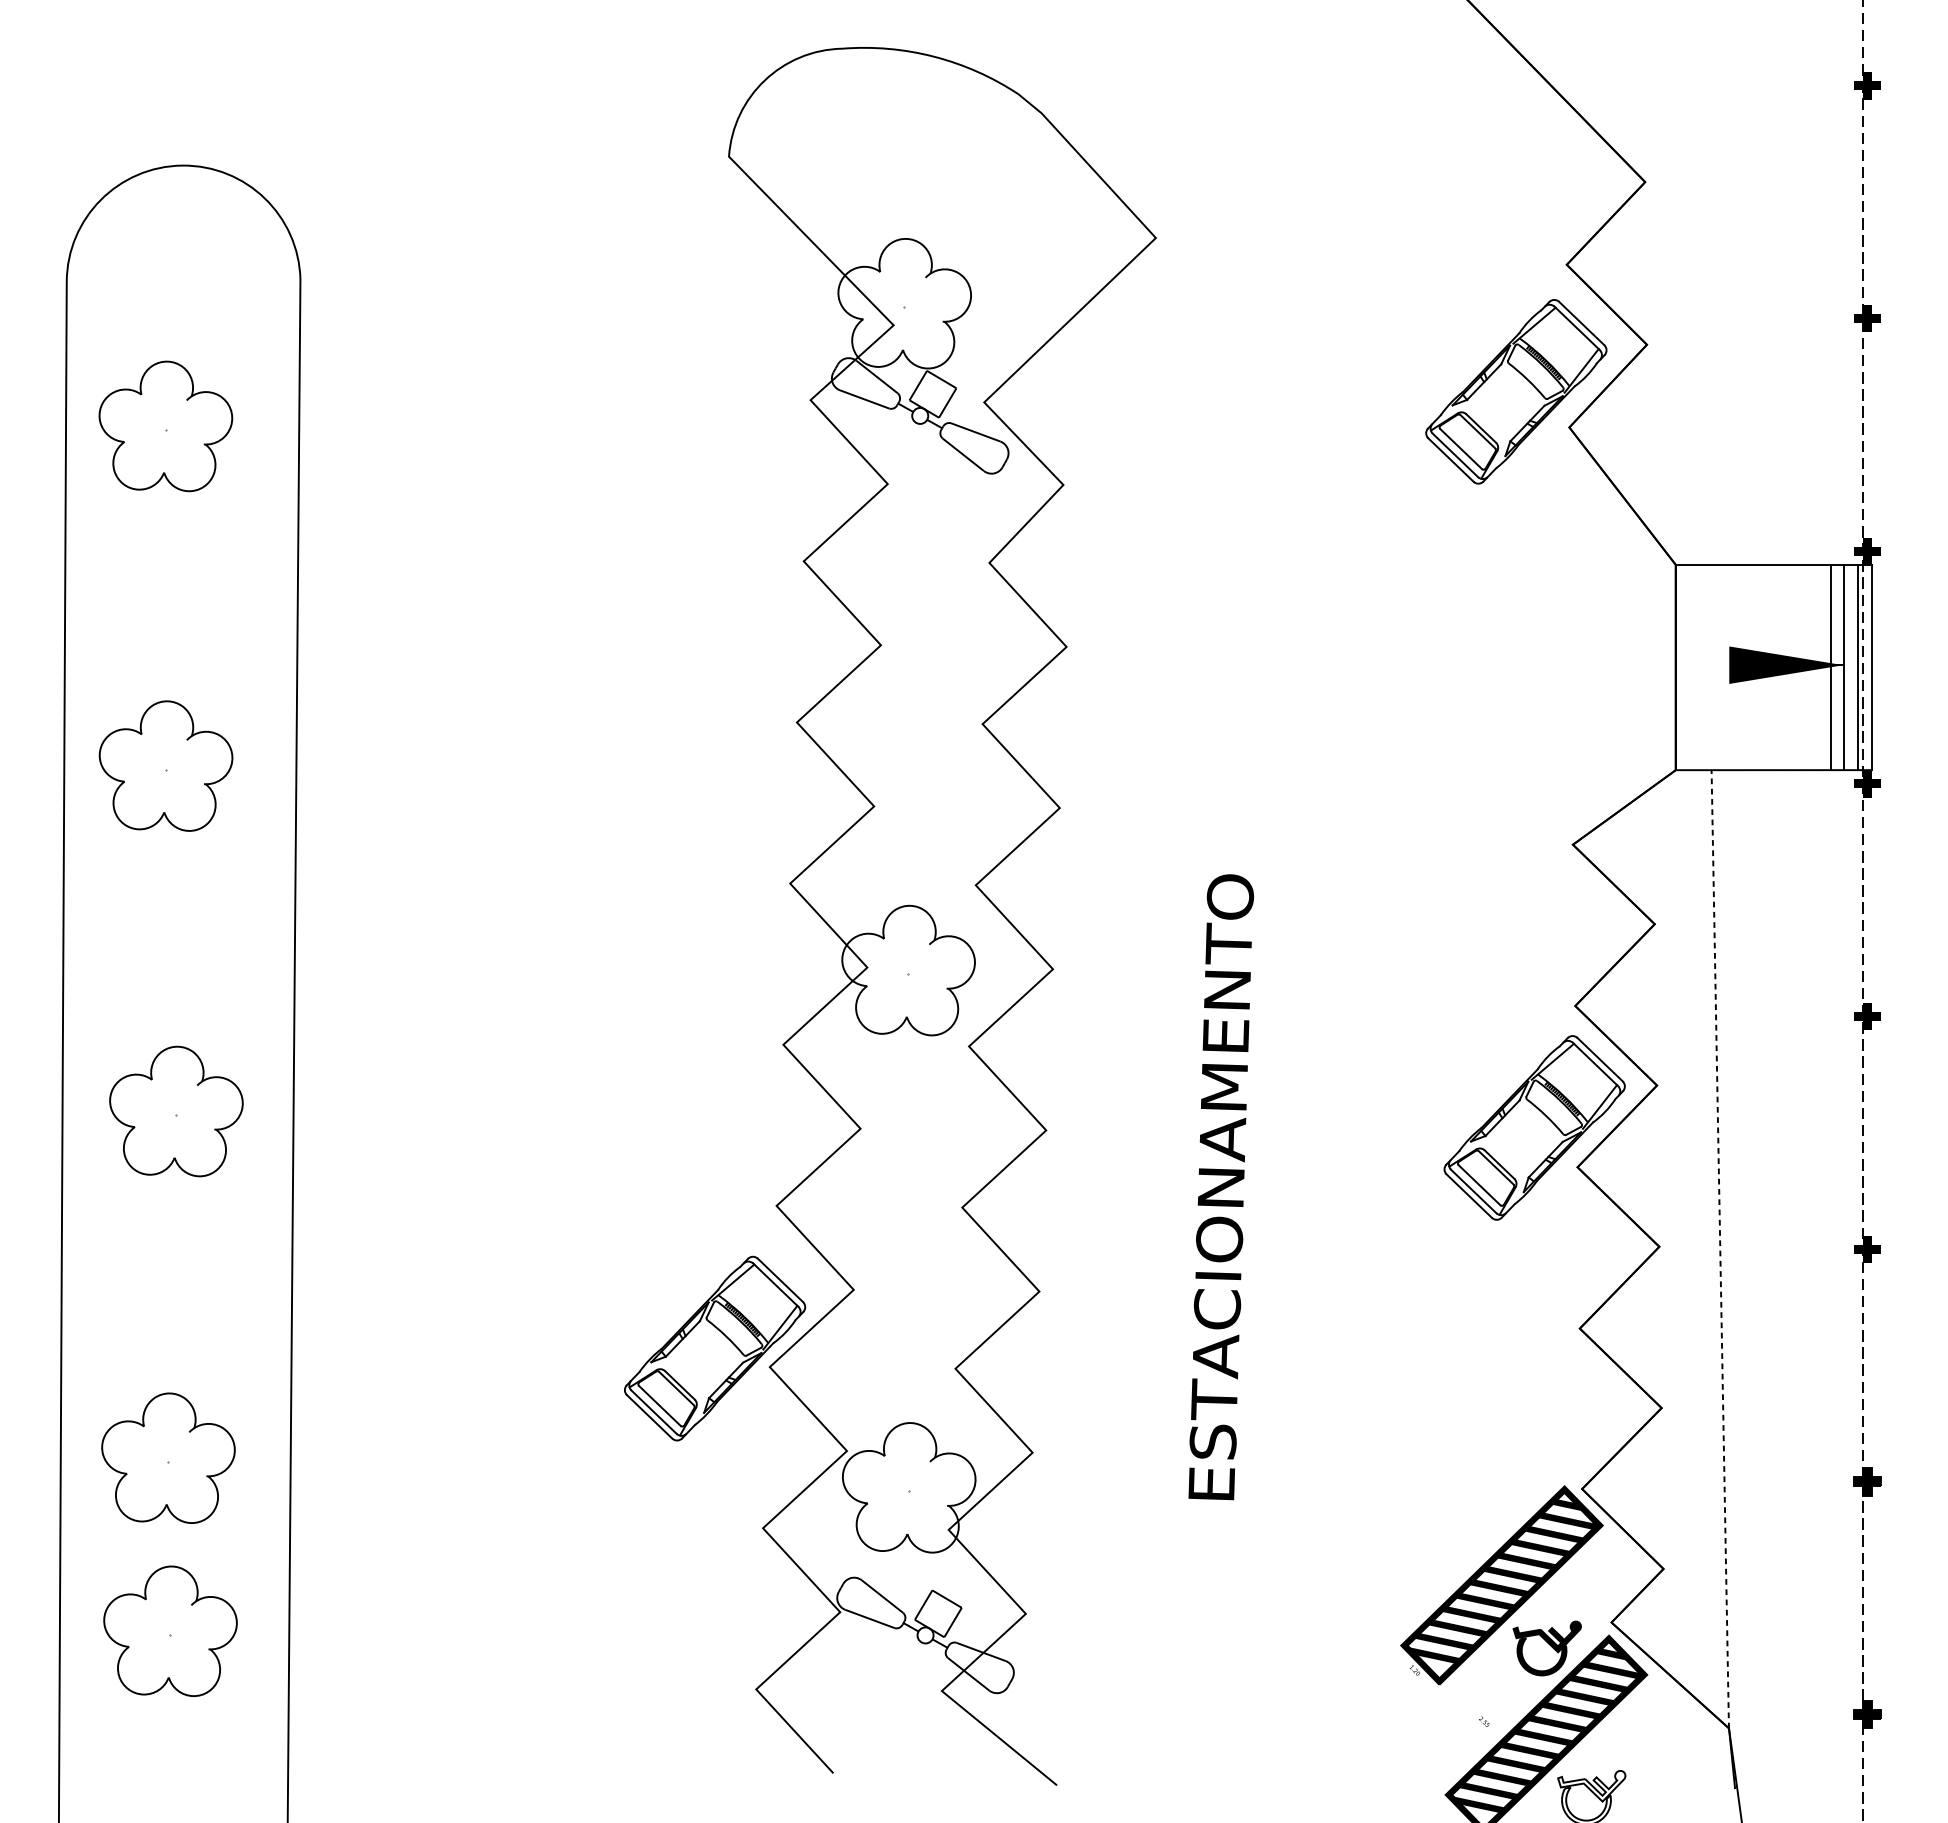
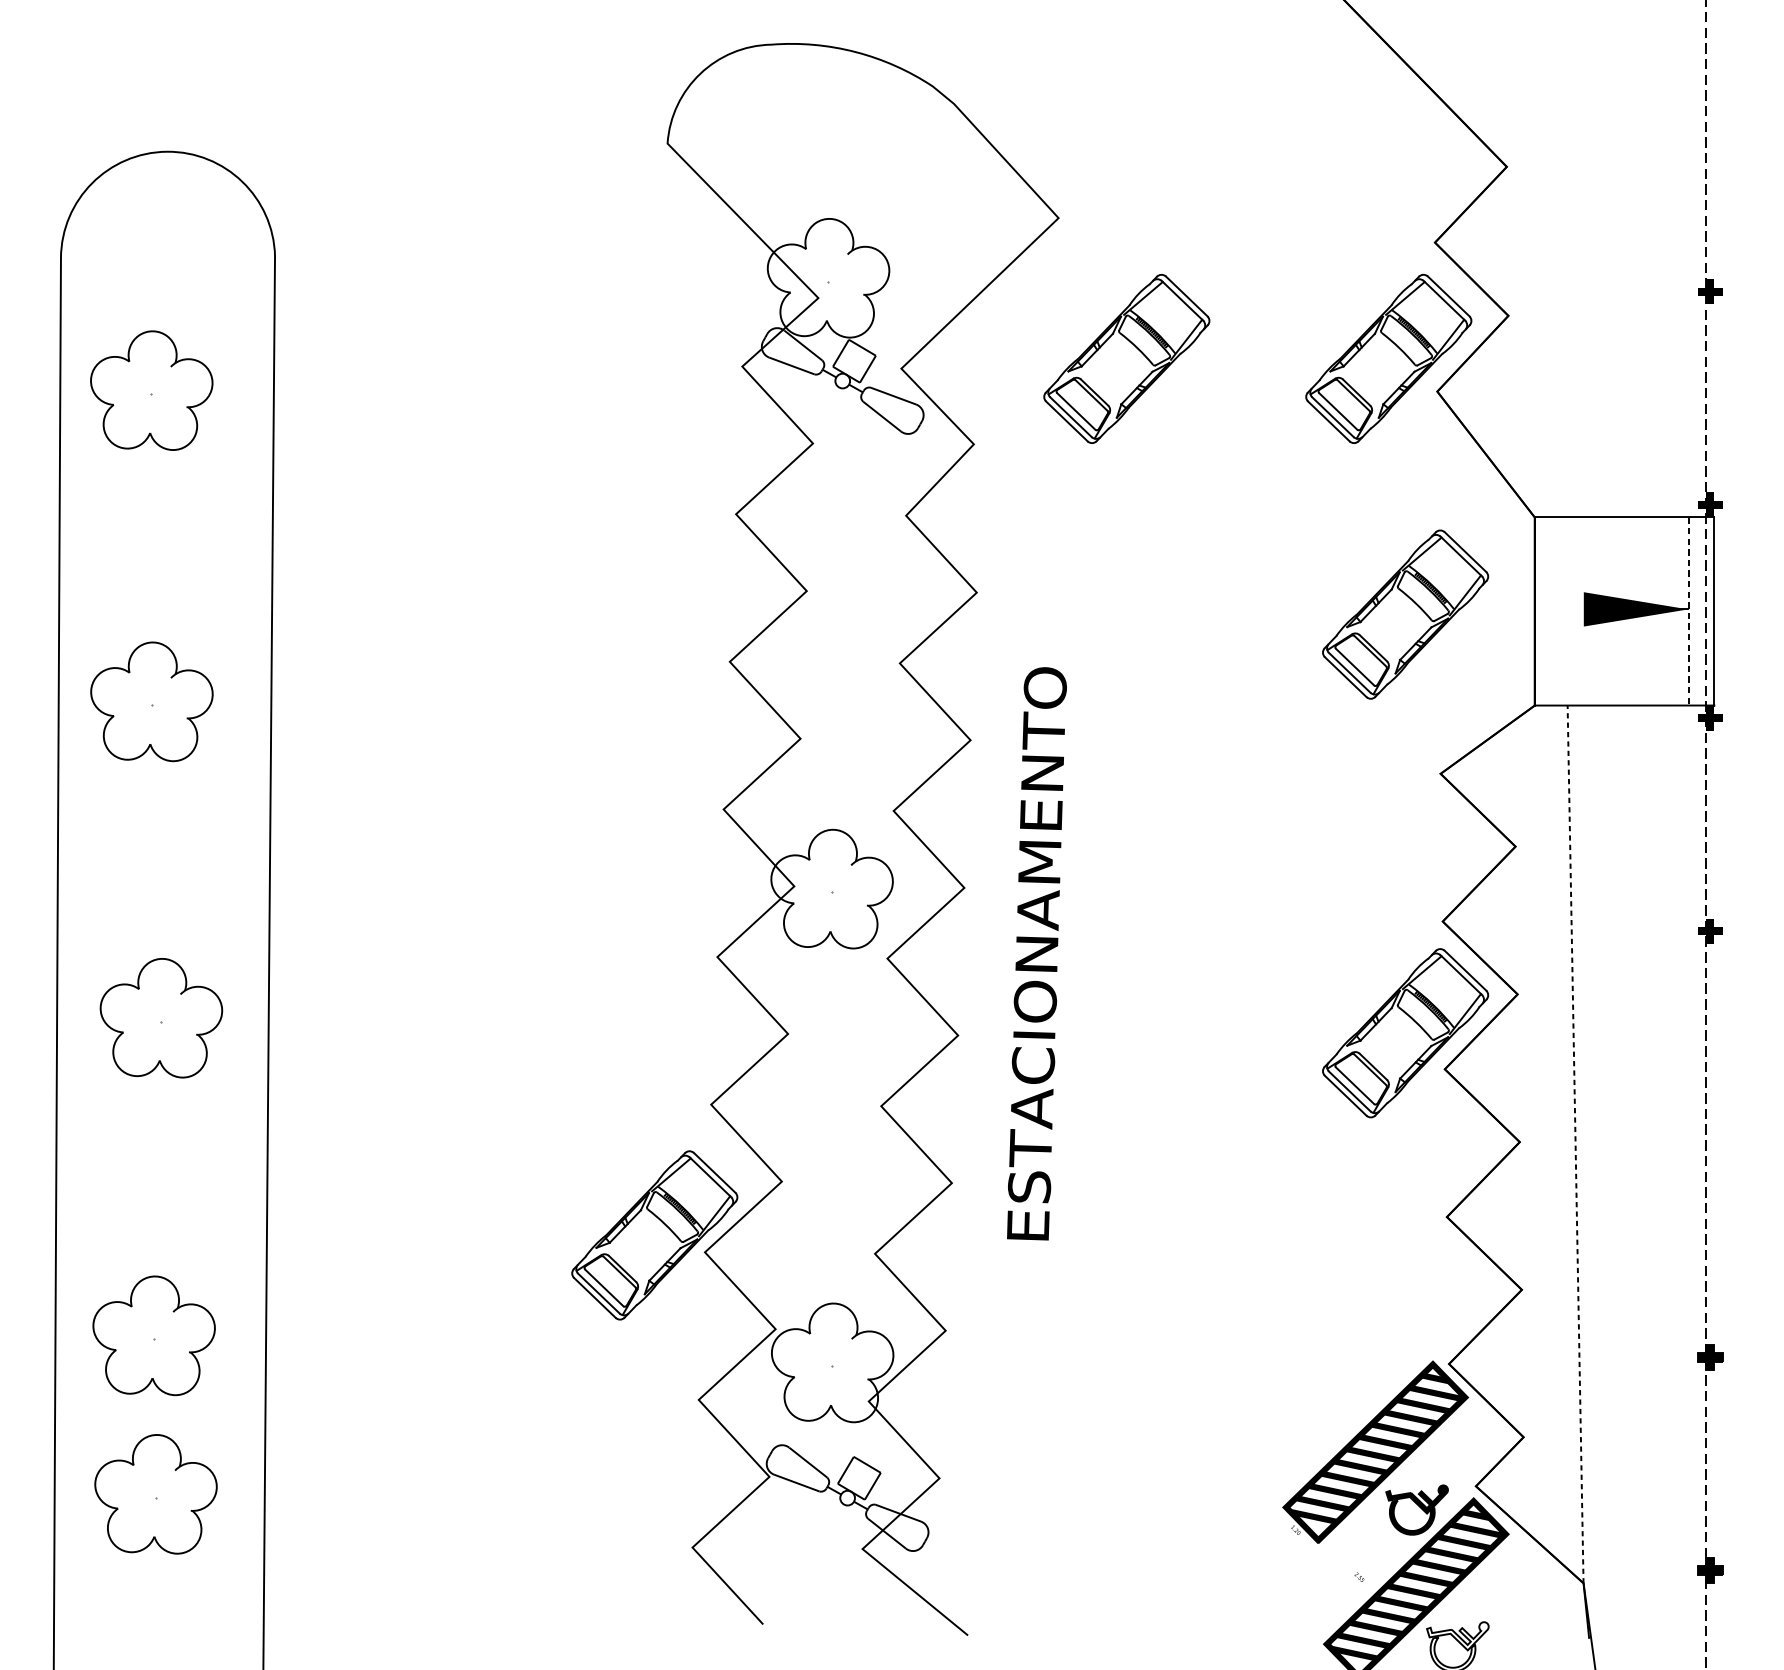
fill: (1866, 85) -> (1709, 78), removed
part: (1230, 391) -> (1126, 358), added
line: (1830, 667) -> (1676, 611), removed
line: (1844, 667) -> (1689, 611), solid -> dashed
line: (1858, 667) -> (1702, 611), removed
part: (1534, 670) -> (1405, 614), added
text: (1221, 1187) -> (1037, 954), moved
fill: (1866, 1248) -> (1709, 1143), removed

